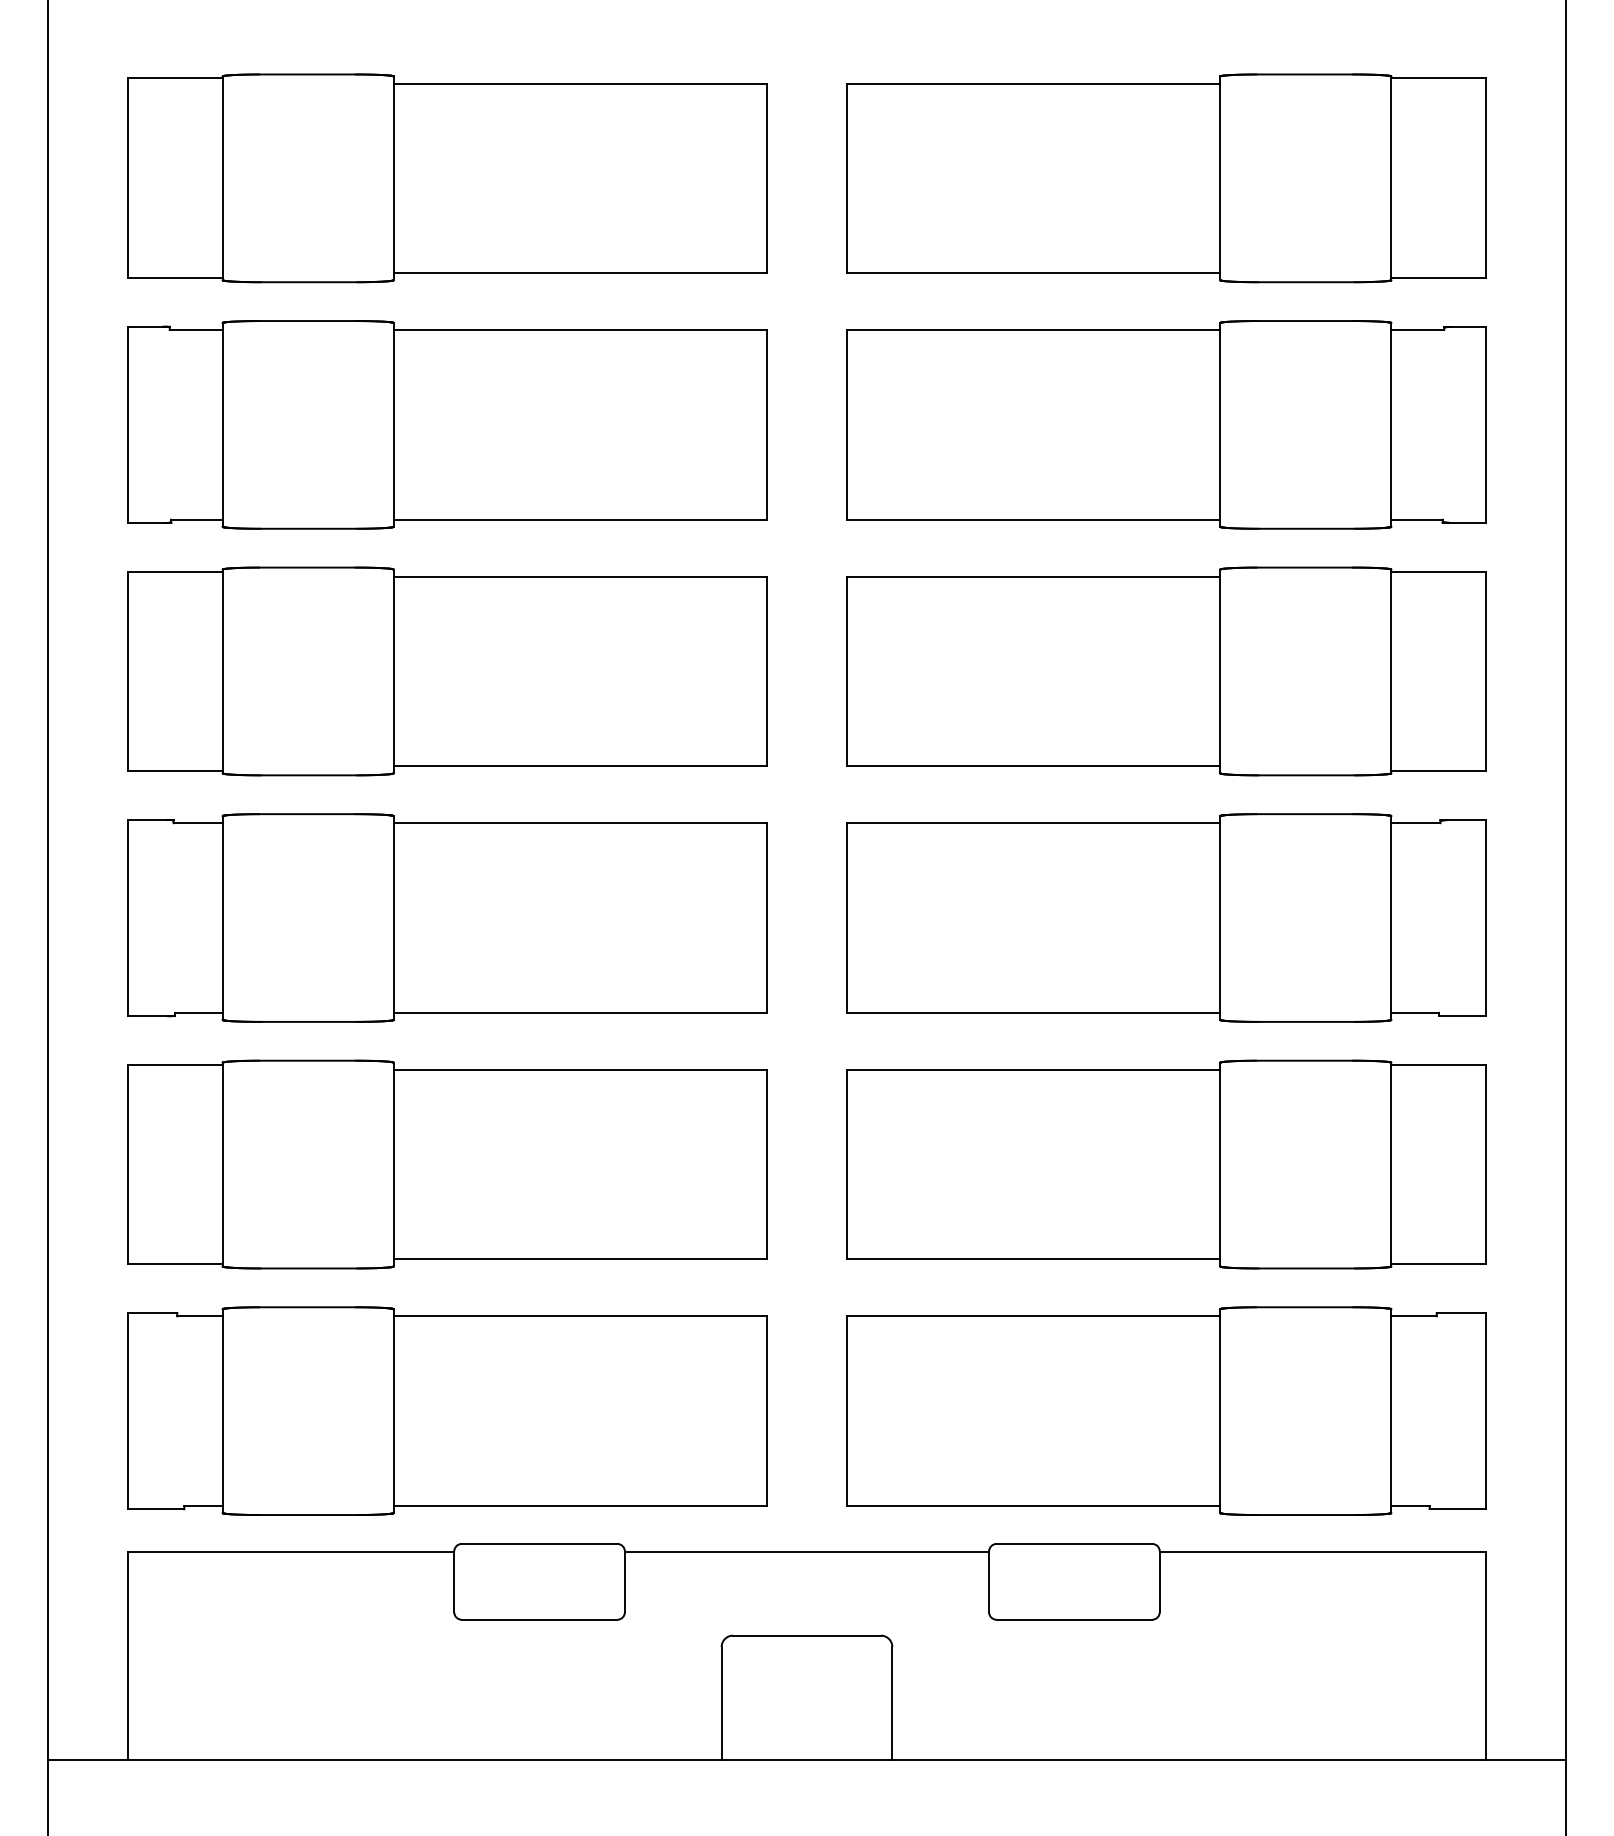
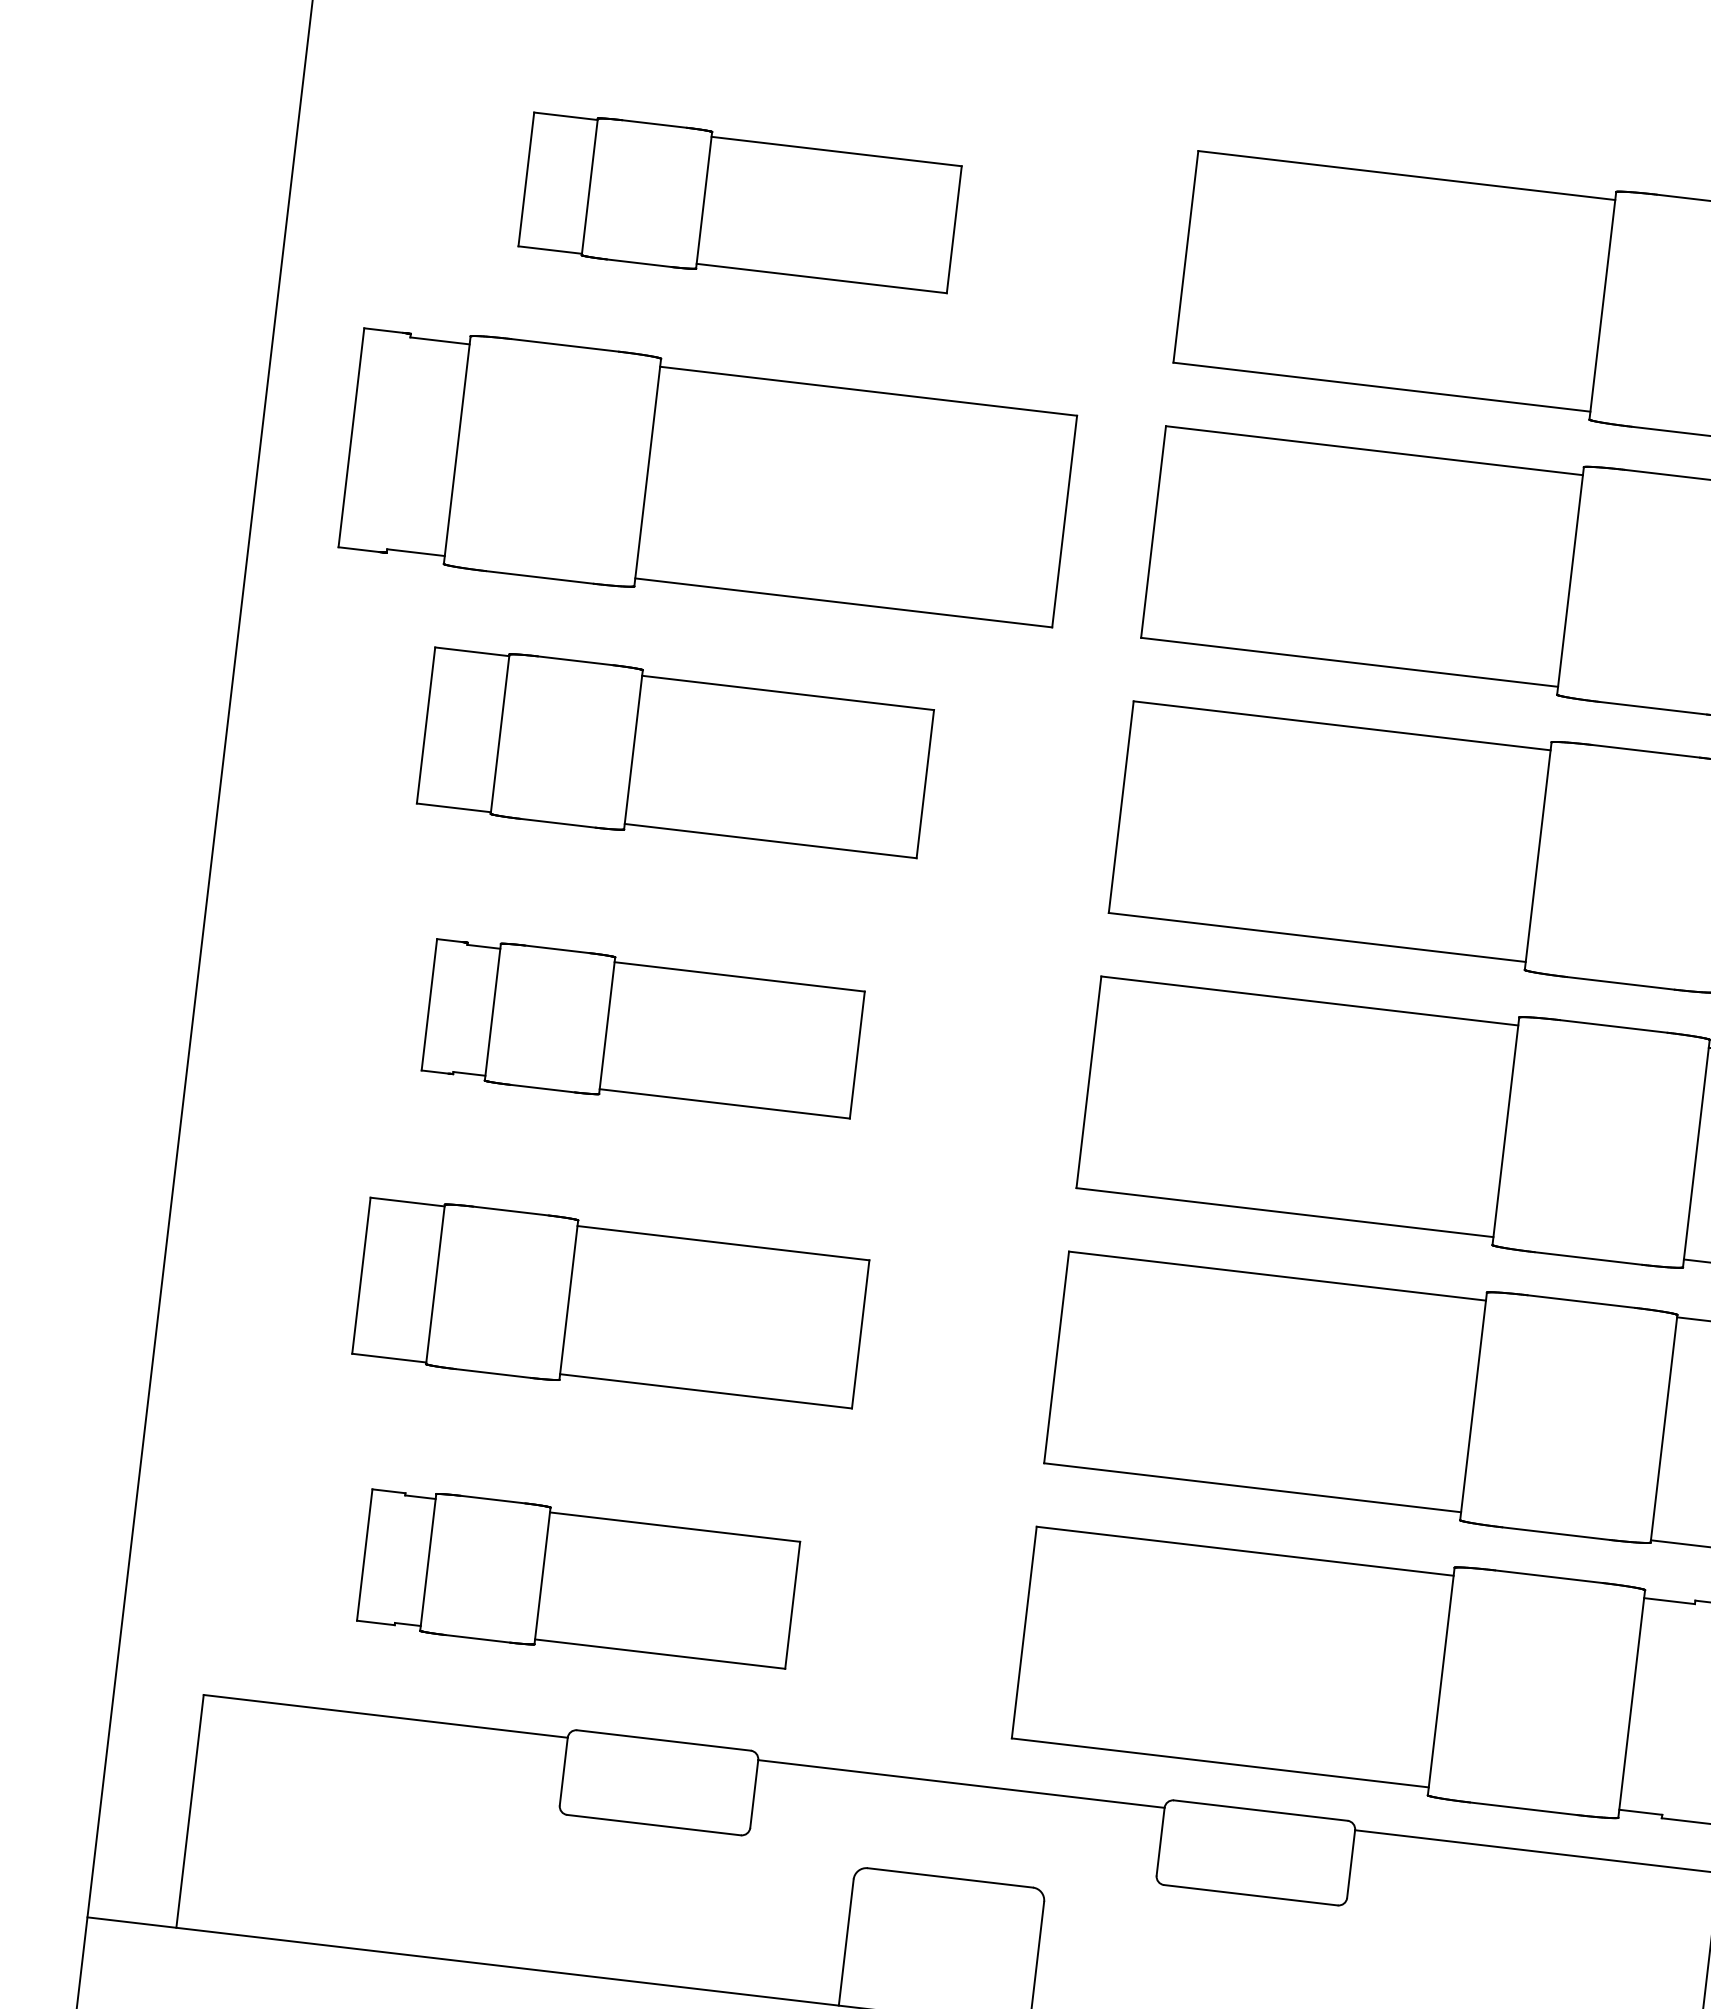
part: (447, 178) -> (740, 204), size x0.6
part: (447, 671) -> (675, 754), size x0.7
part: (447, 917) -> (643, 1029), size x0.6
part: (447, 1164) -> (610, 1304), size x0.7
part: (447, 1410) -> (578, 1579), size x0.6

